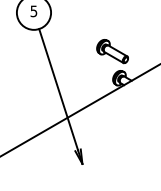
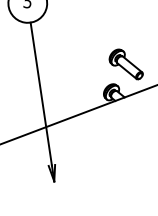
part: (112, 51) -> (126, 64), moved

